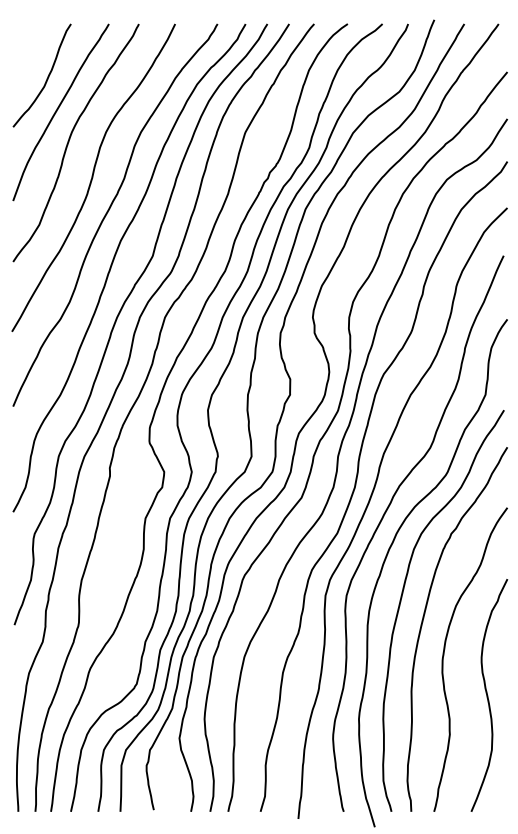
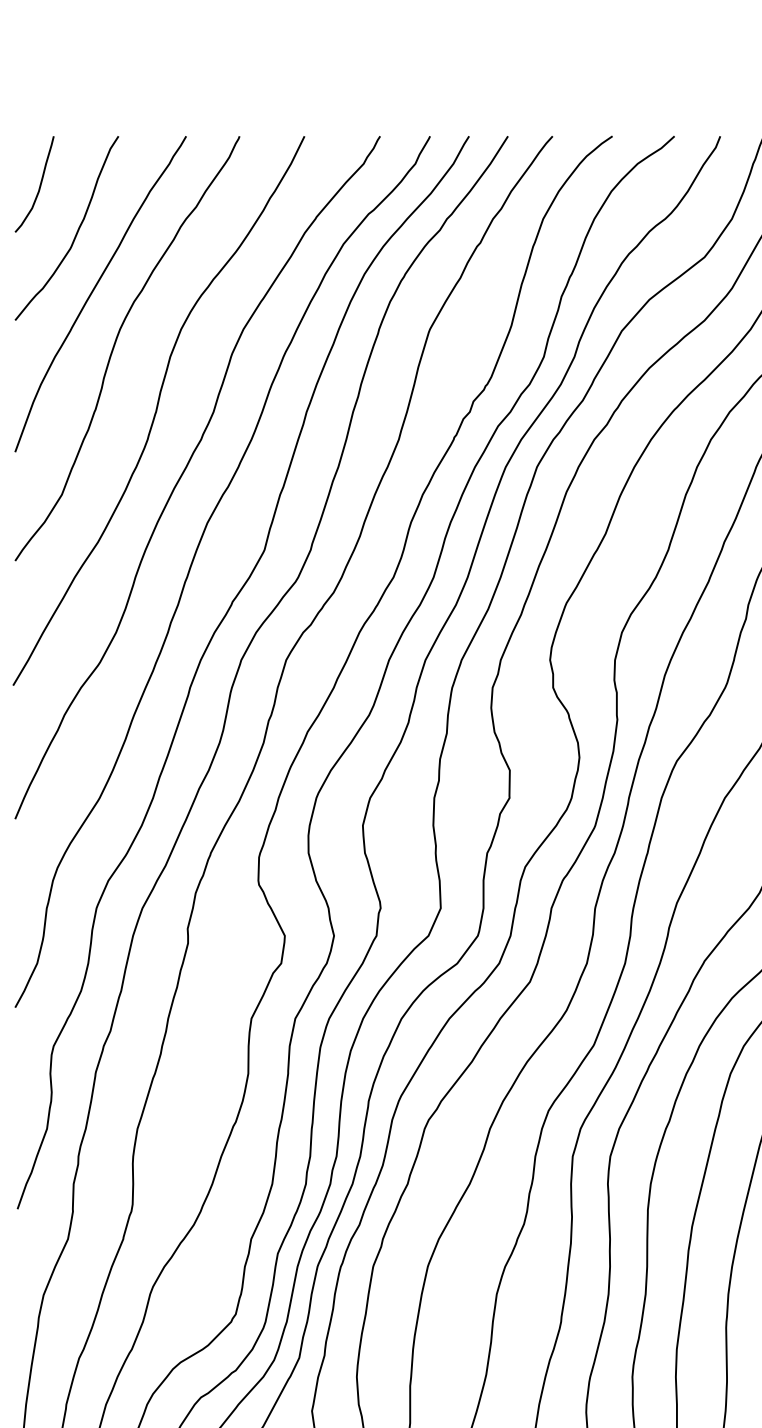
curve: (25, 53) -> (37, 188), added

